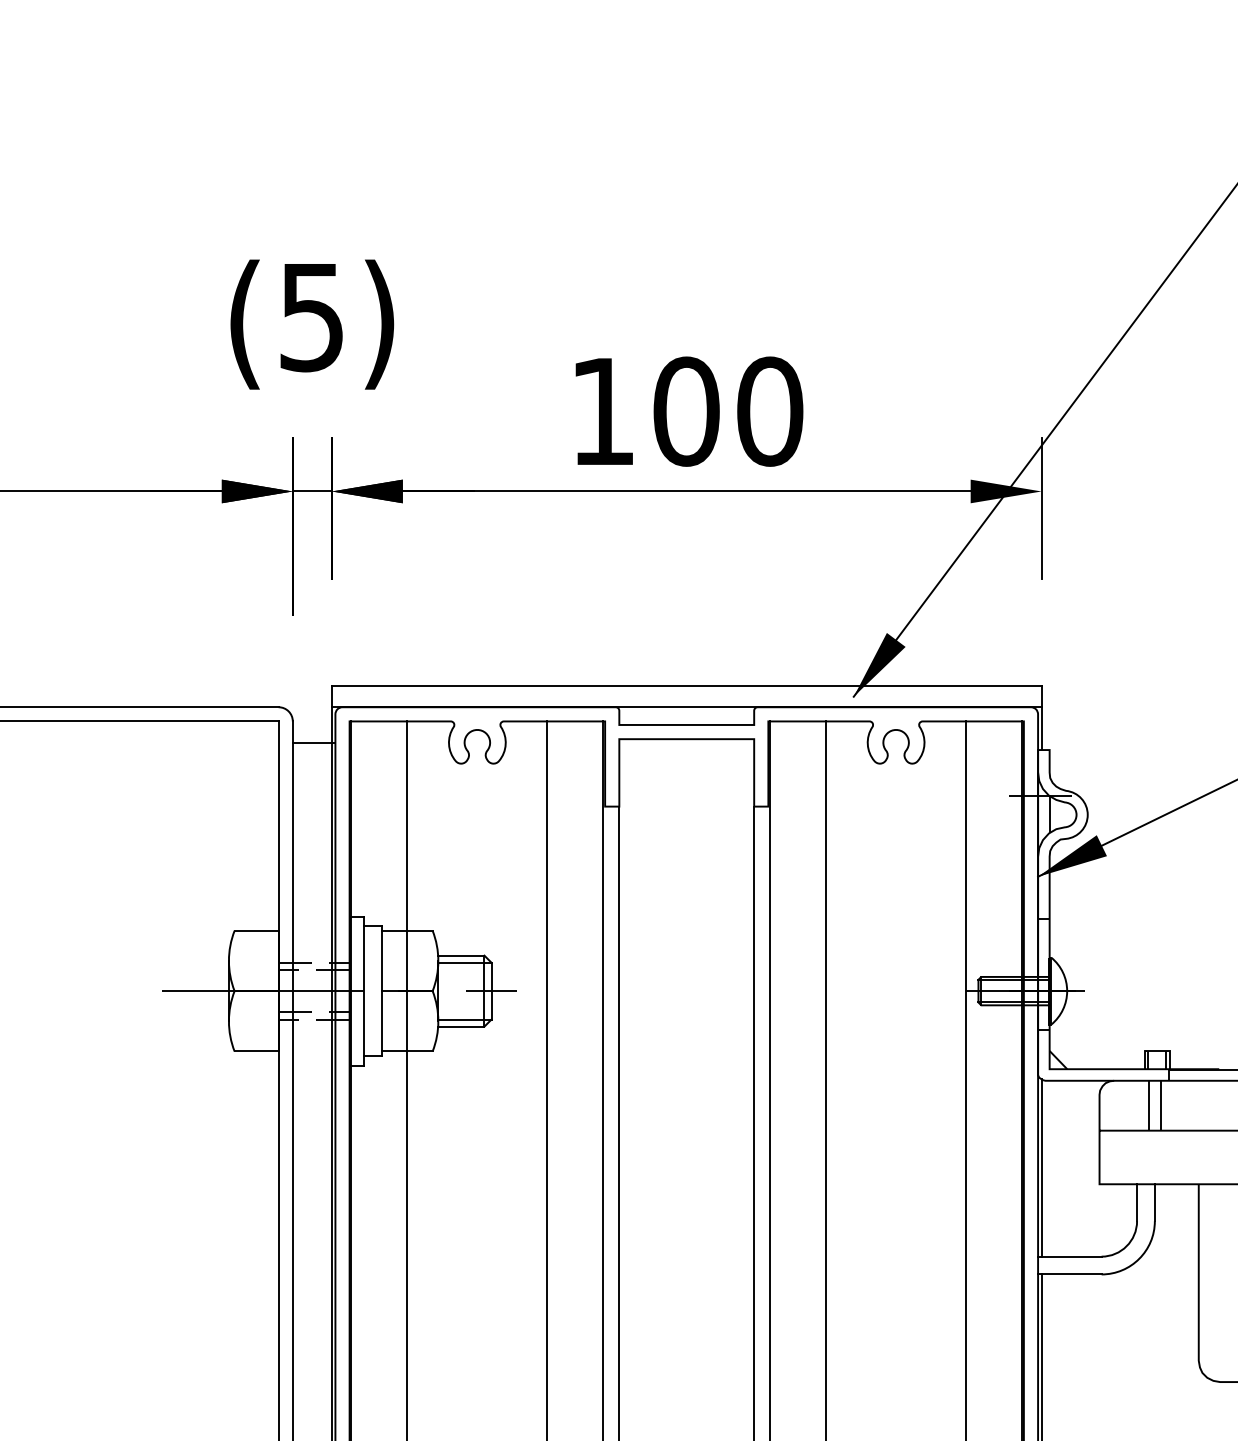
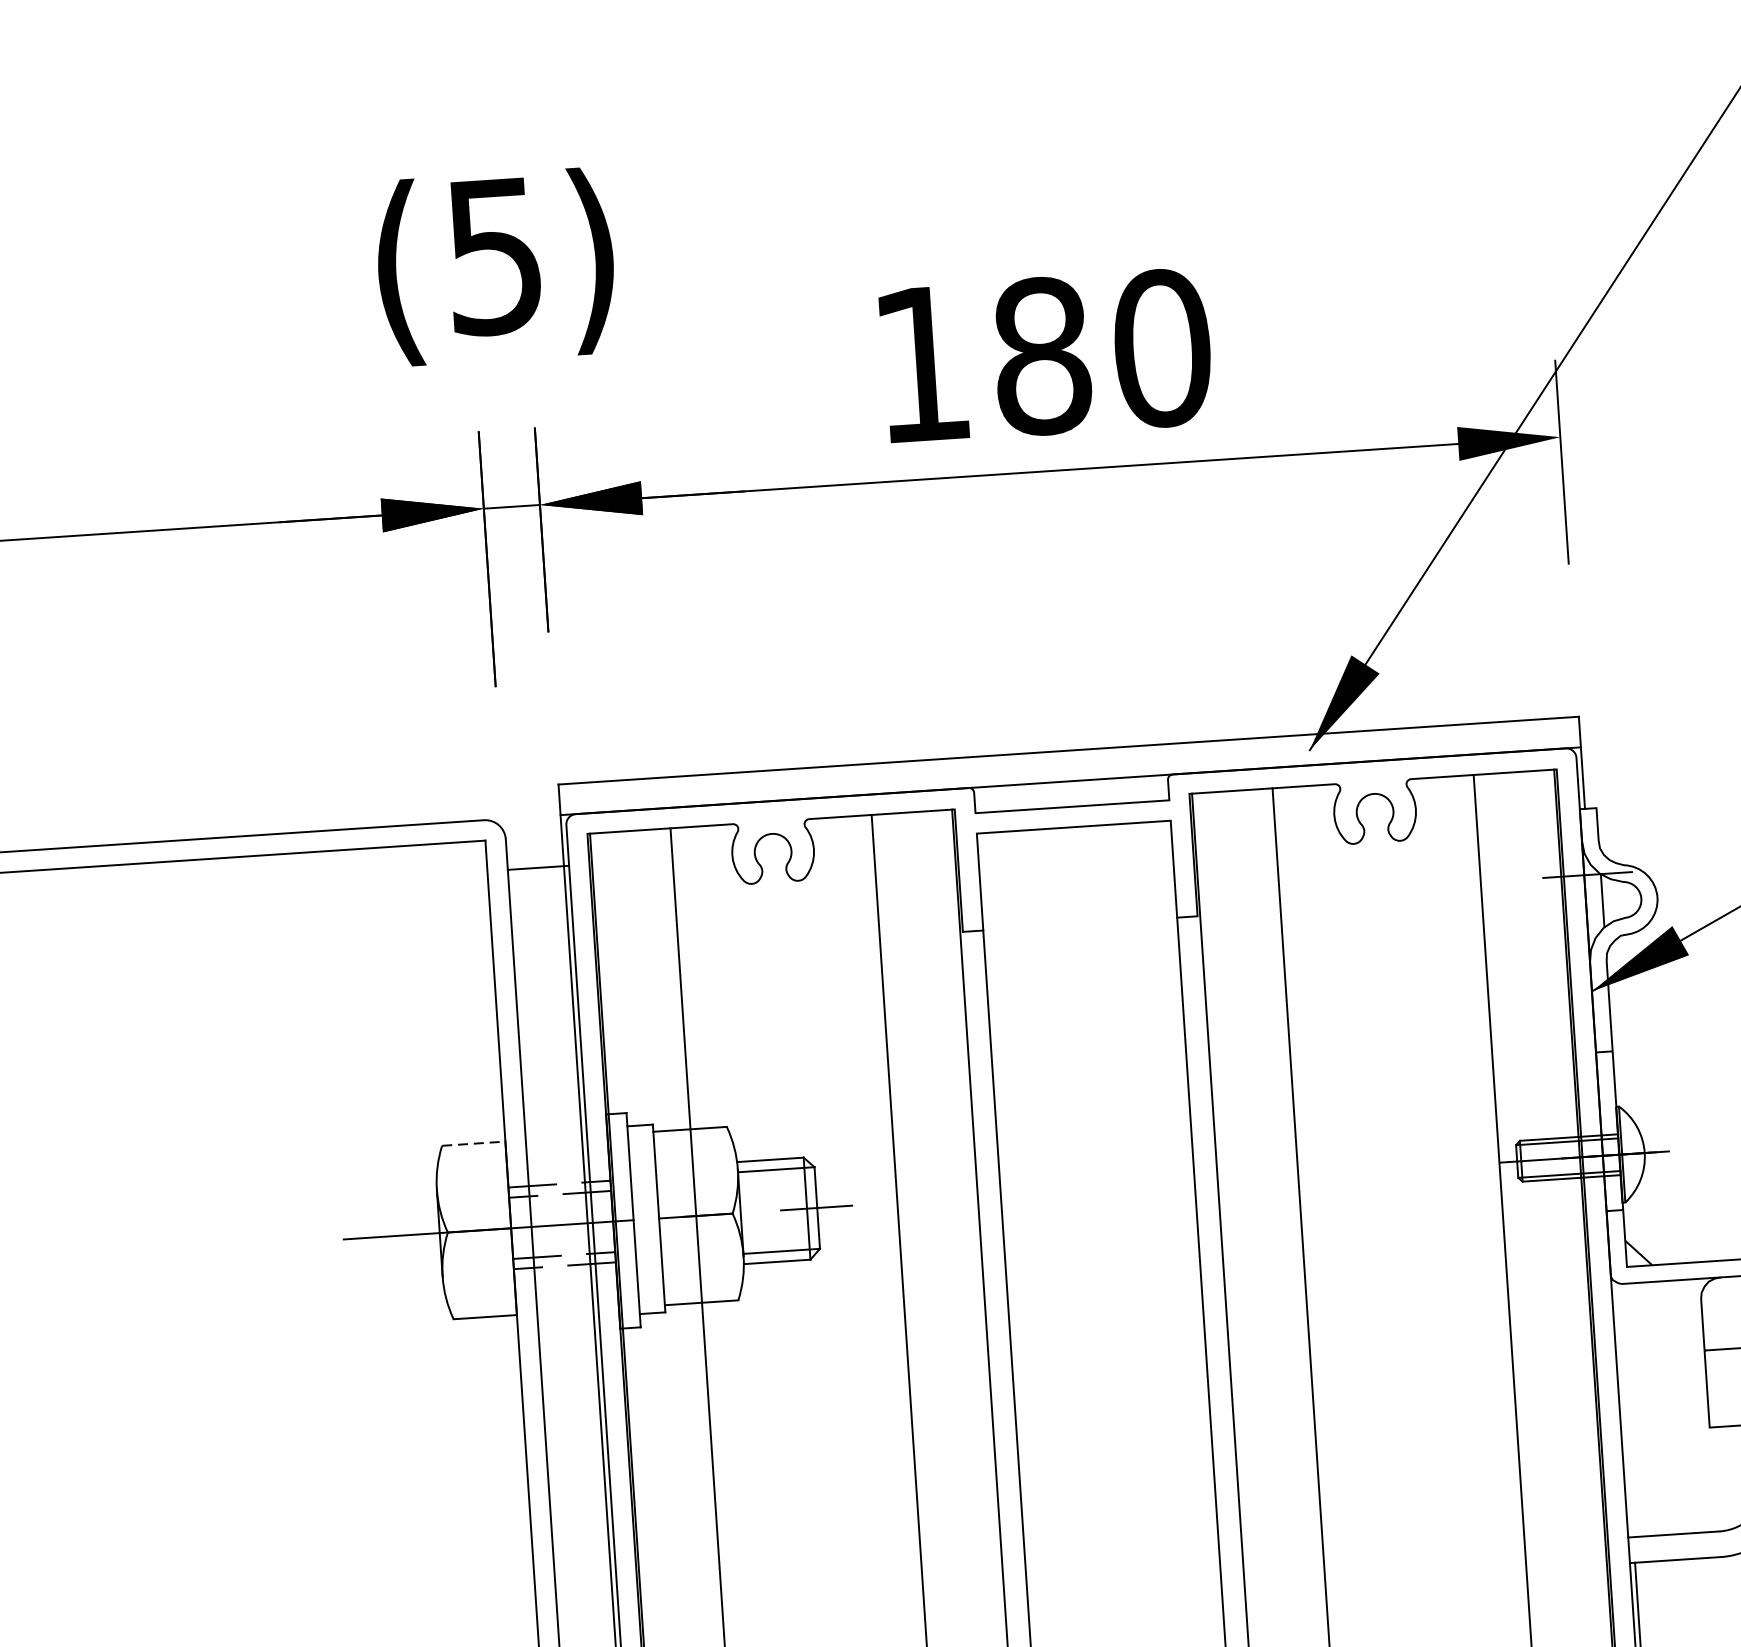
text: (686, 411) -> (1042, 356), 100 -> 180
line: (257, 930) -> (475, 1143), solid -> dashed
line: (1041, 1167) -> (1624, 1409), removed

